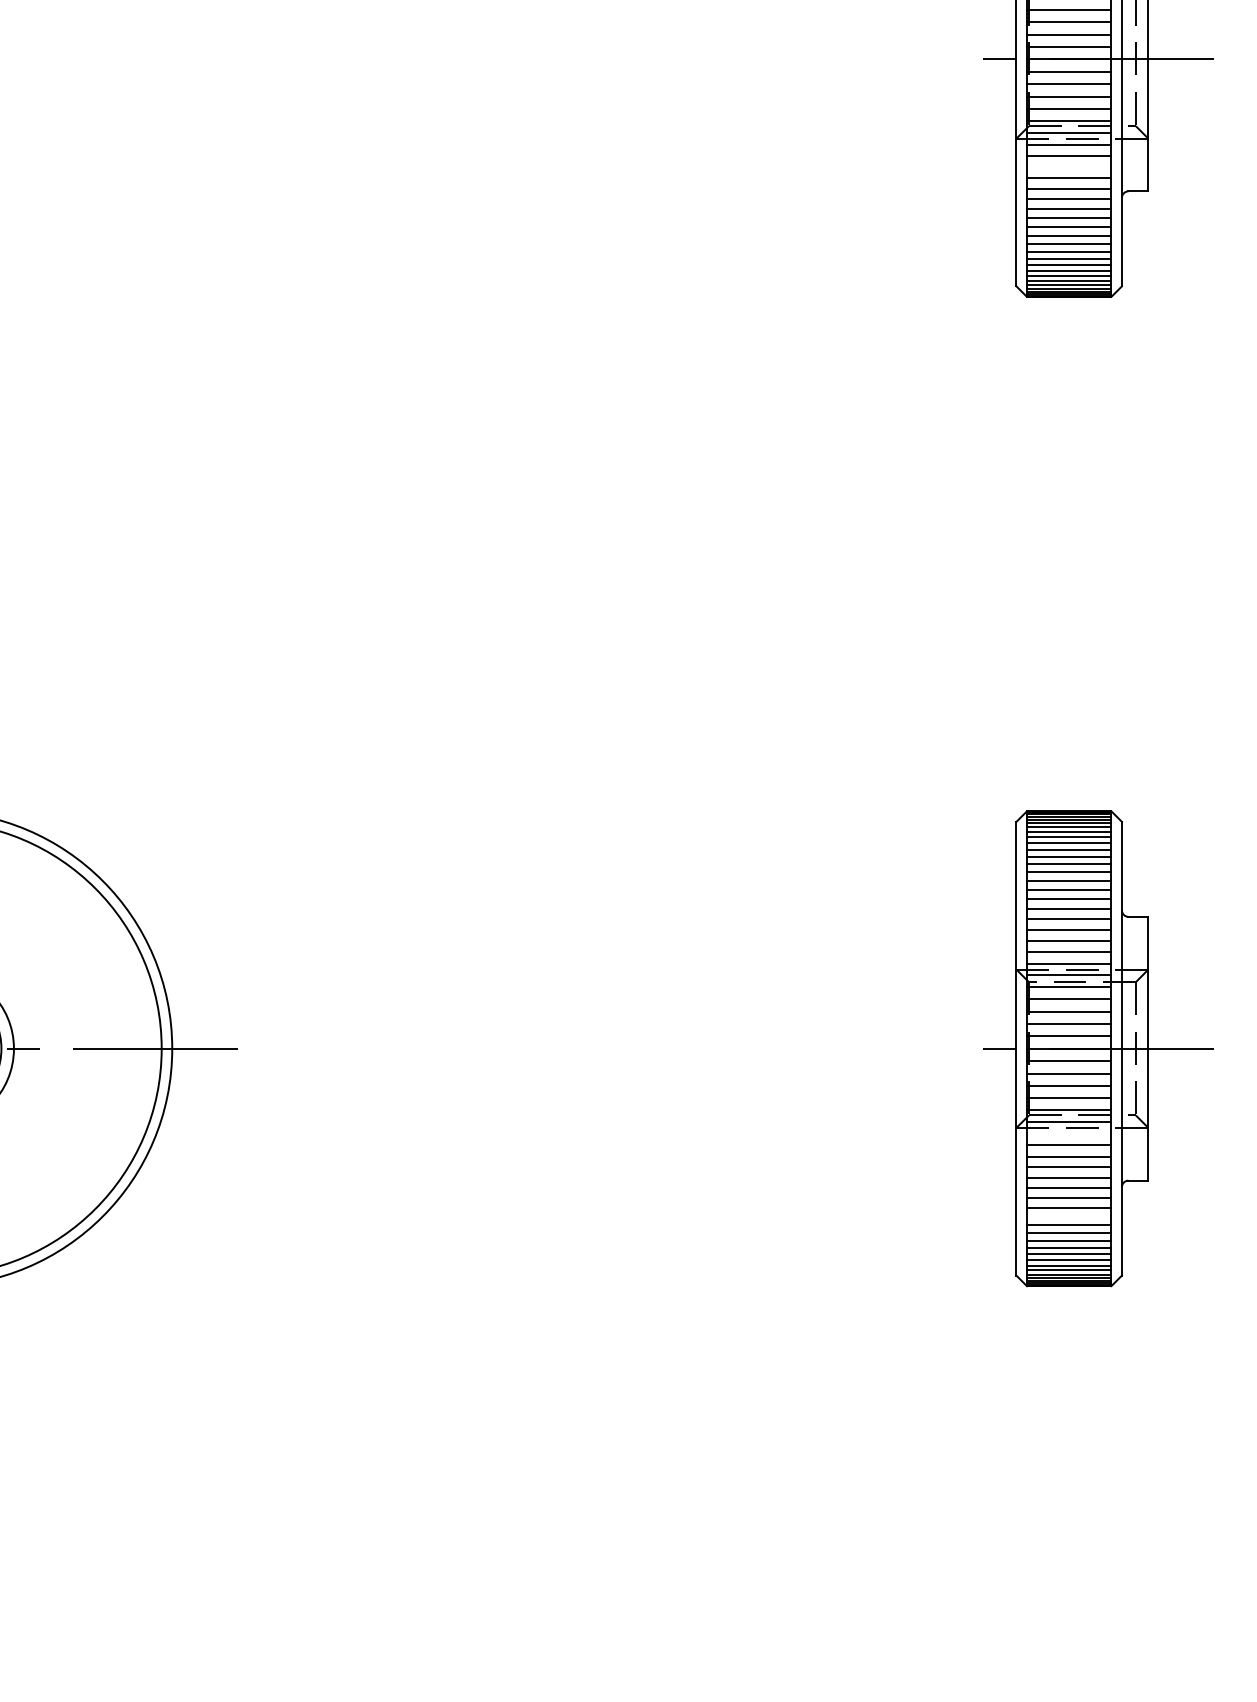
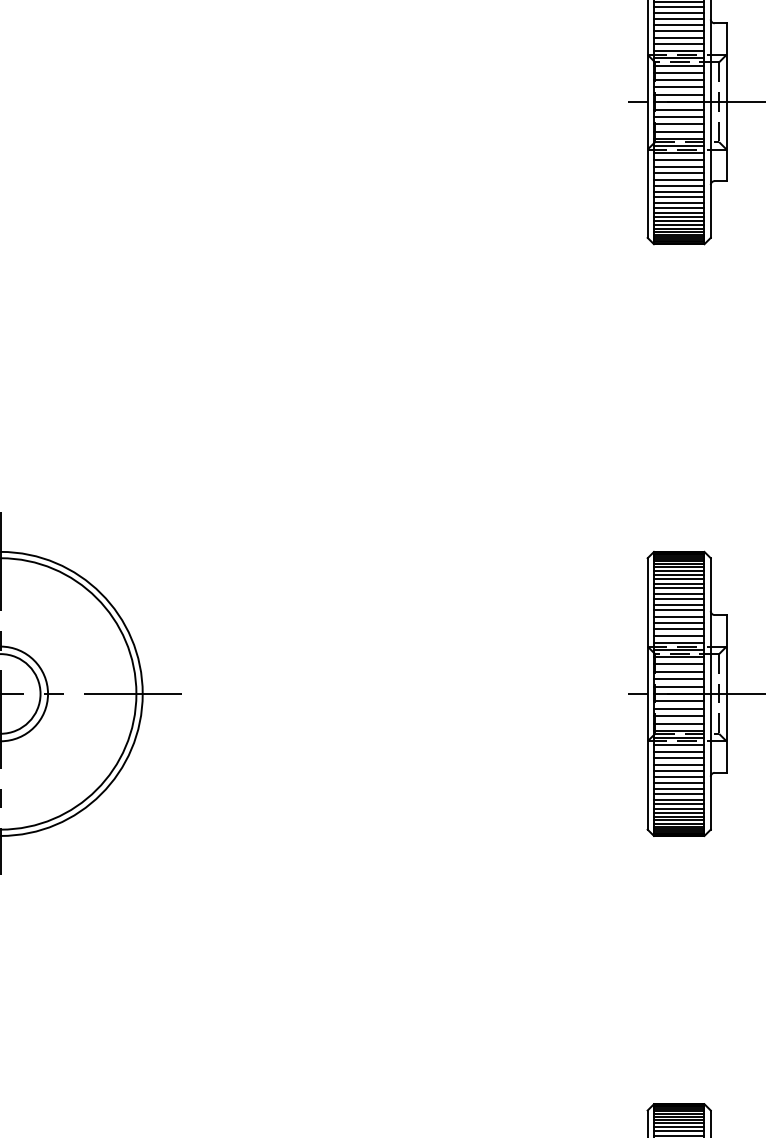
line: (1067, 166) -> (678, 166), added
line: (1067, 1133) -> (678, 744), added
line: (1067, 1216) -> (678, 794), added

